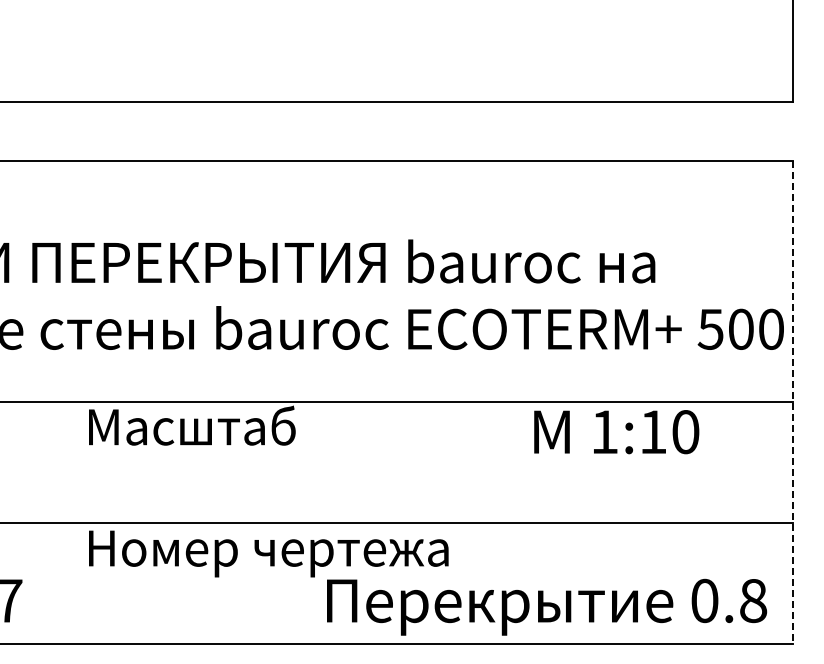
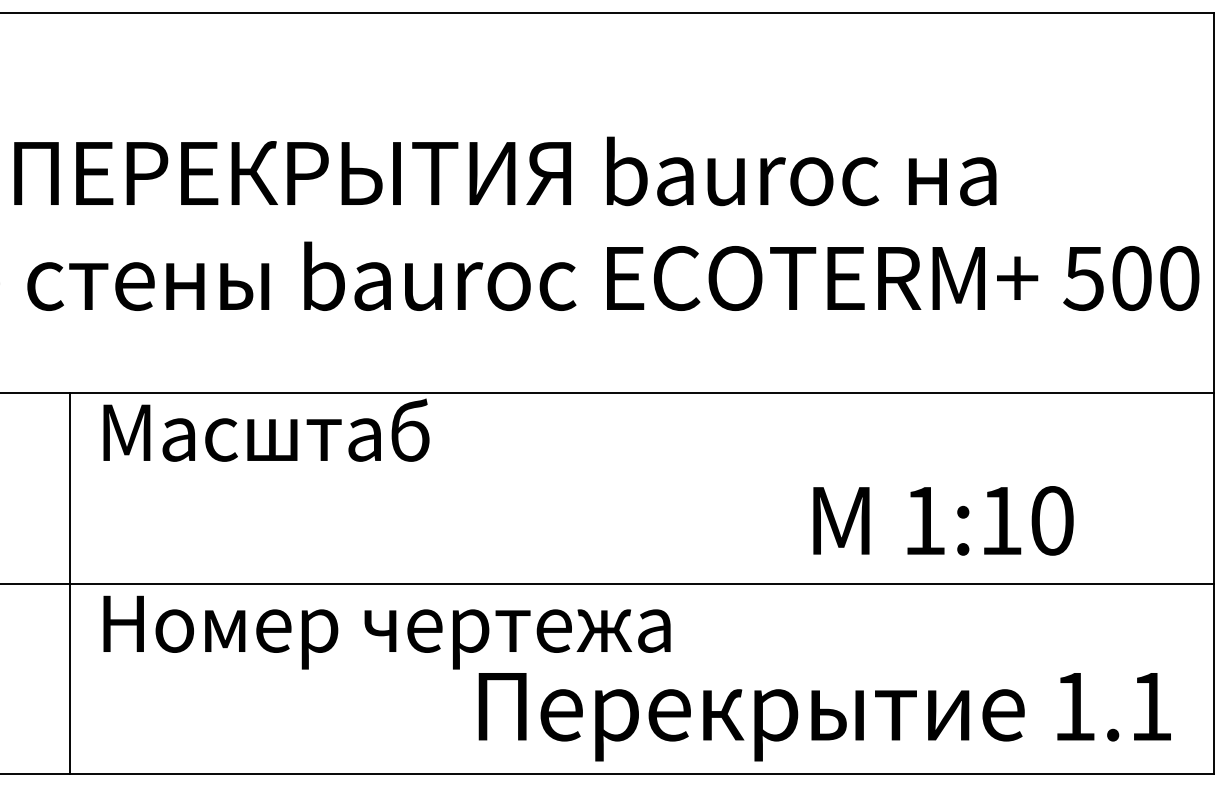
line: (793, 402) -> (1214, 393), dashed -> solid
text: (616, 432) -> (943, 521), moved
line: (67, 522) -> (69, 582), added
text: (729, 600) -> (1113, 705), 0.8 -> 1.1

